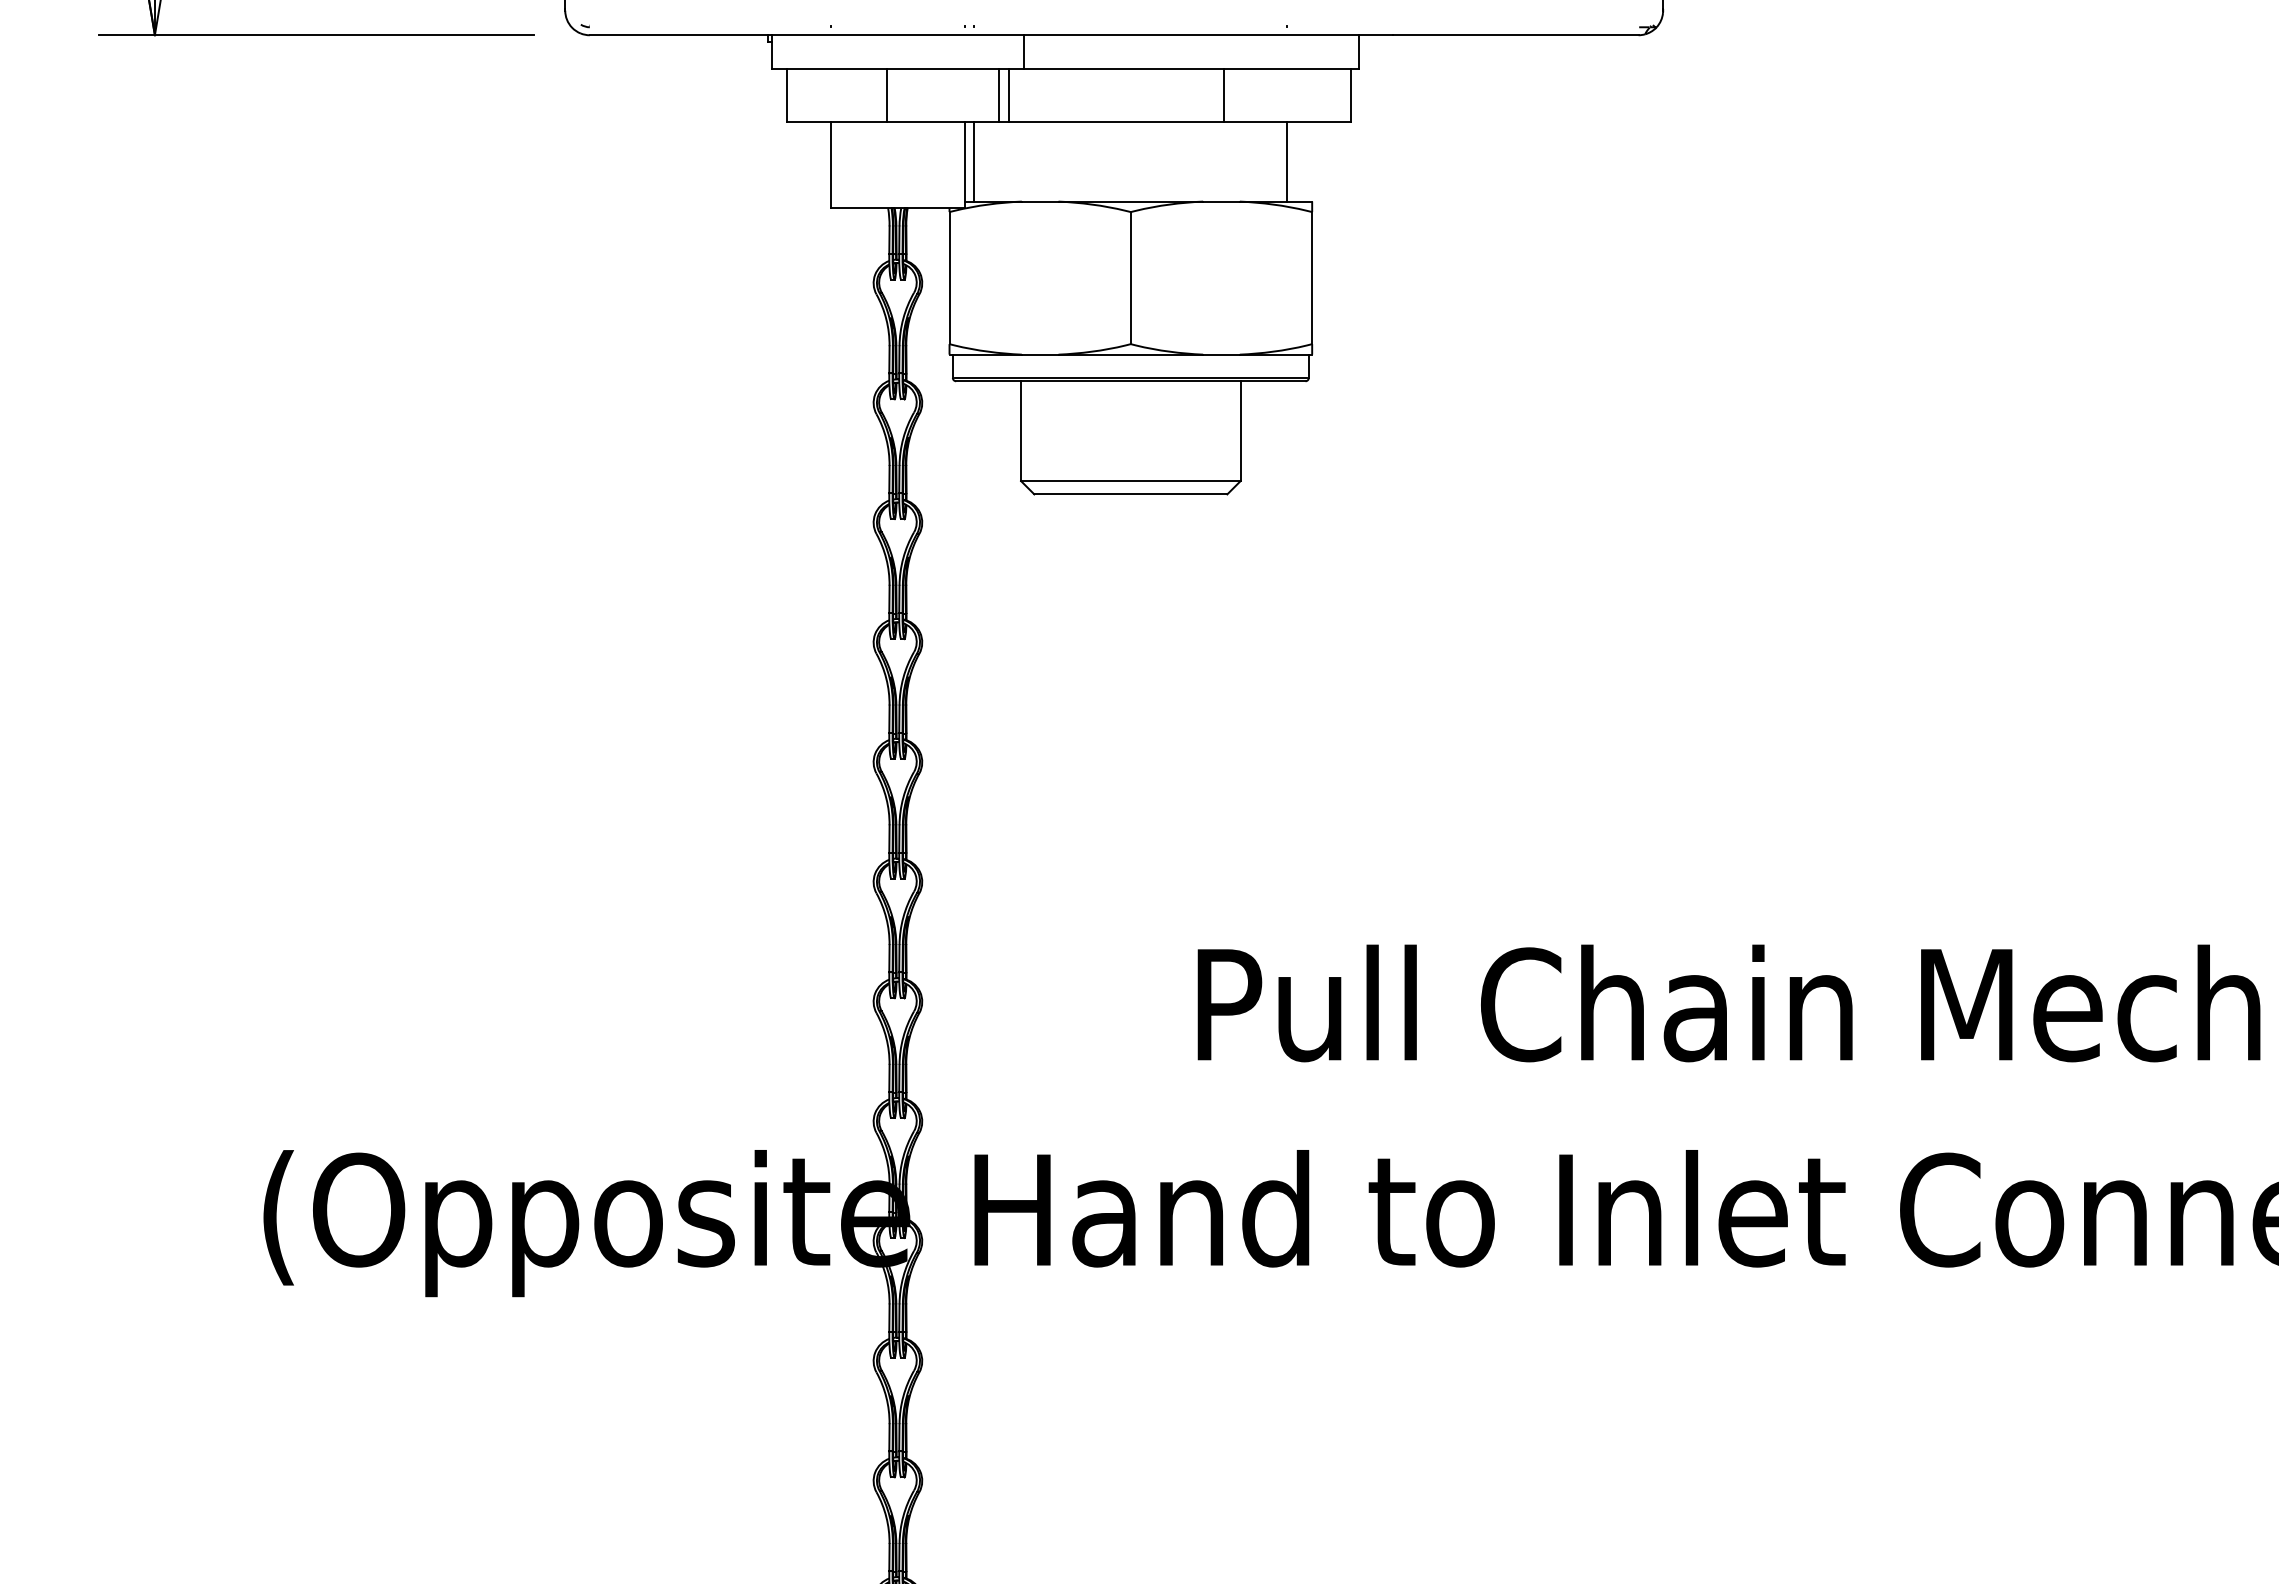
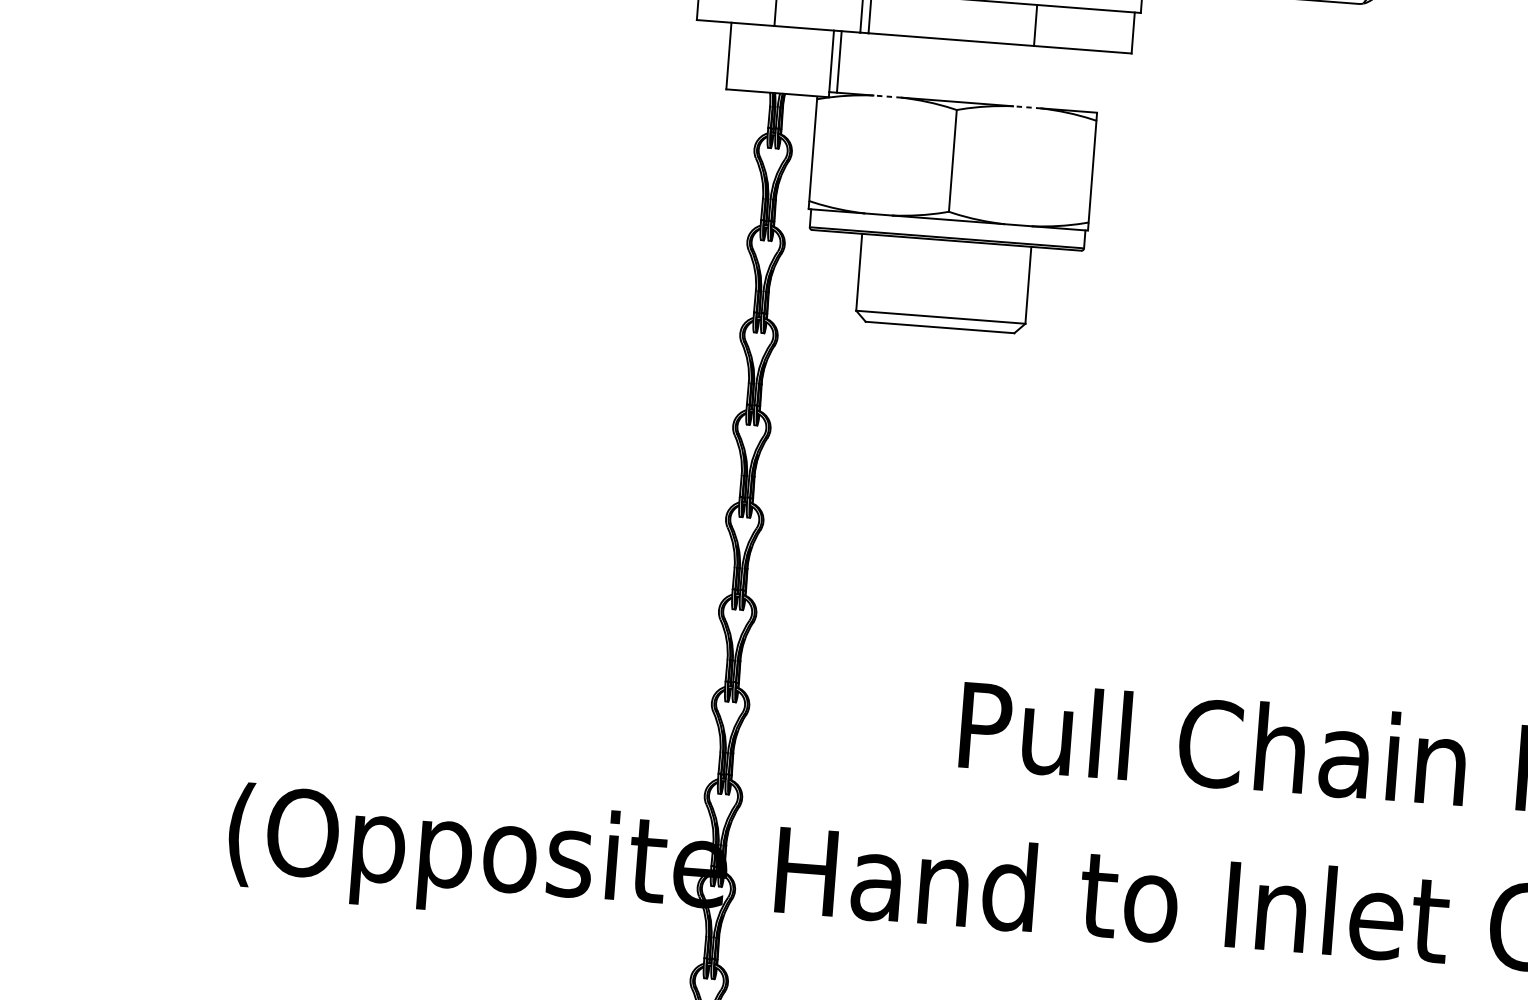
line: (1287, 161) -> (1080, 80), removed
line: (1039, 201) -> (887, 96), solid -> dashed
line: (1221, 201) -> (1027, 107), solid -> dashed

